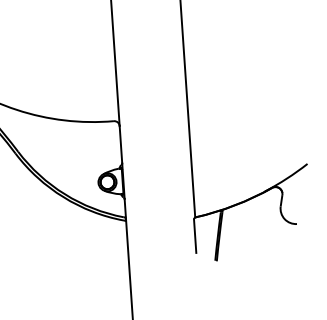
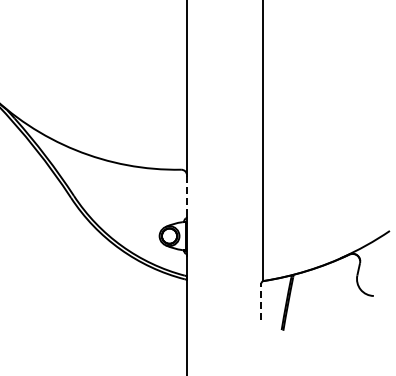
line: (121, 145) -> (187, 196), solid -> dashed
line: (195, 236) -> (261, 301), solid -> dashed

